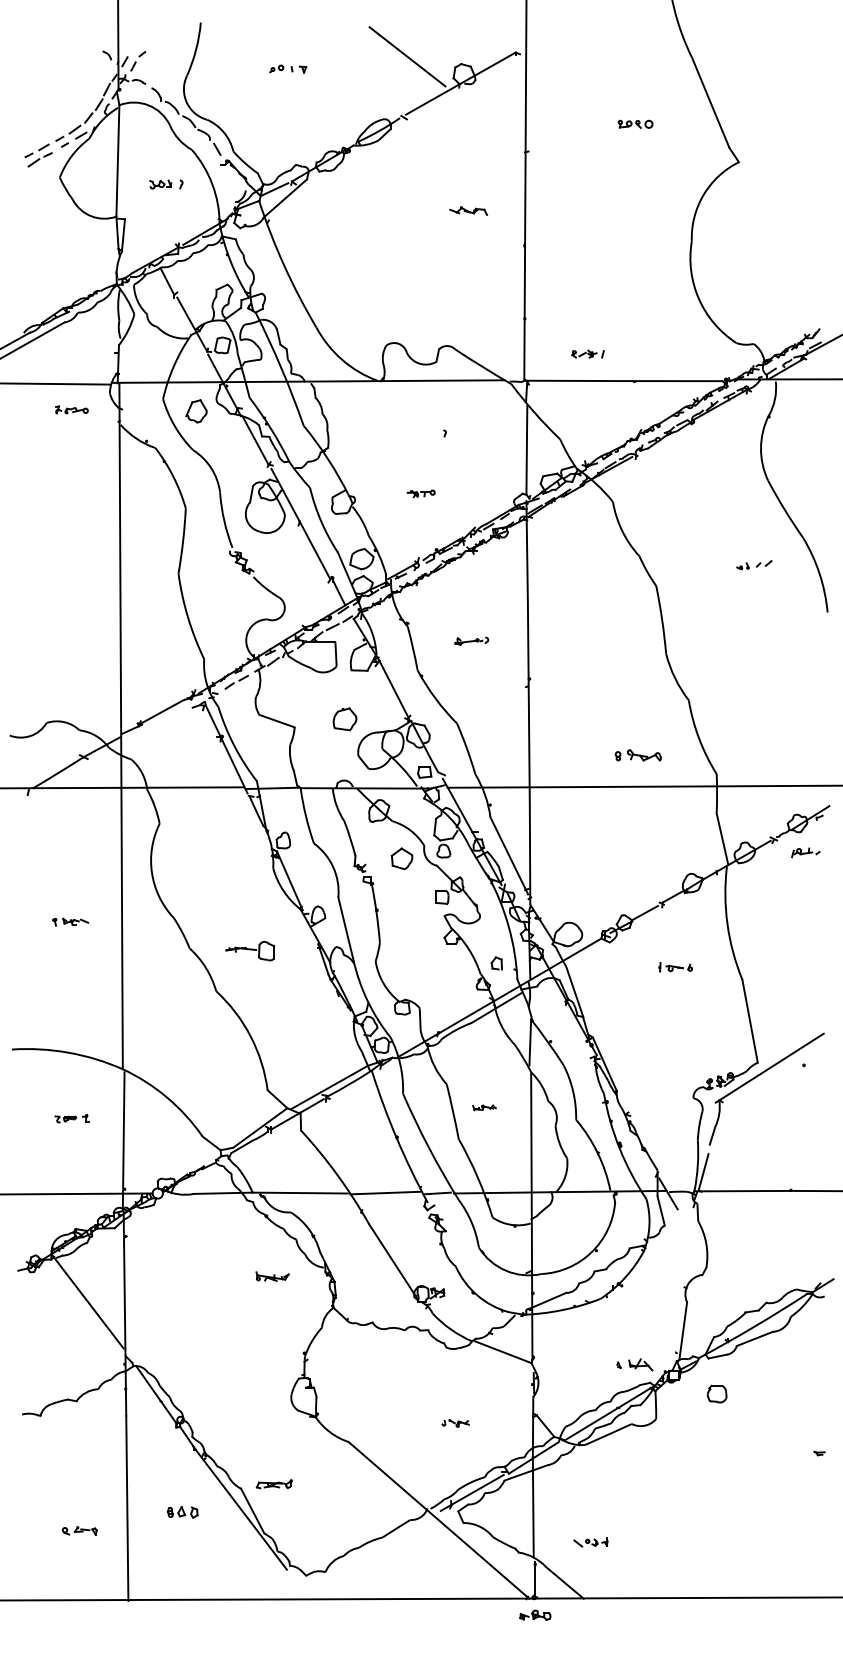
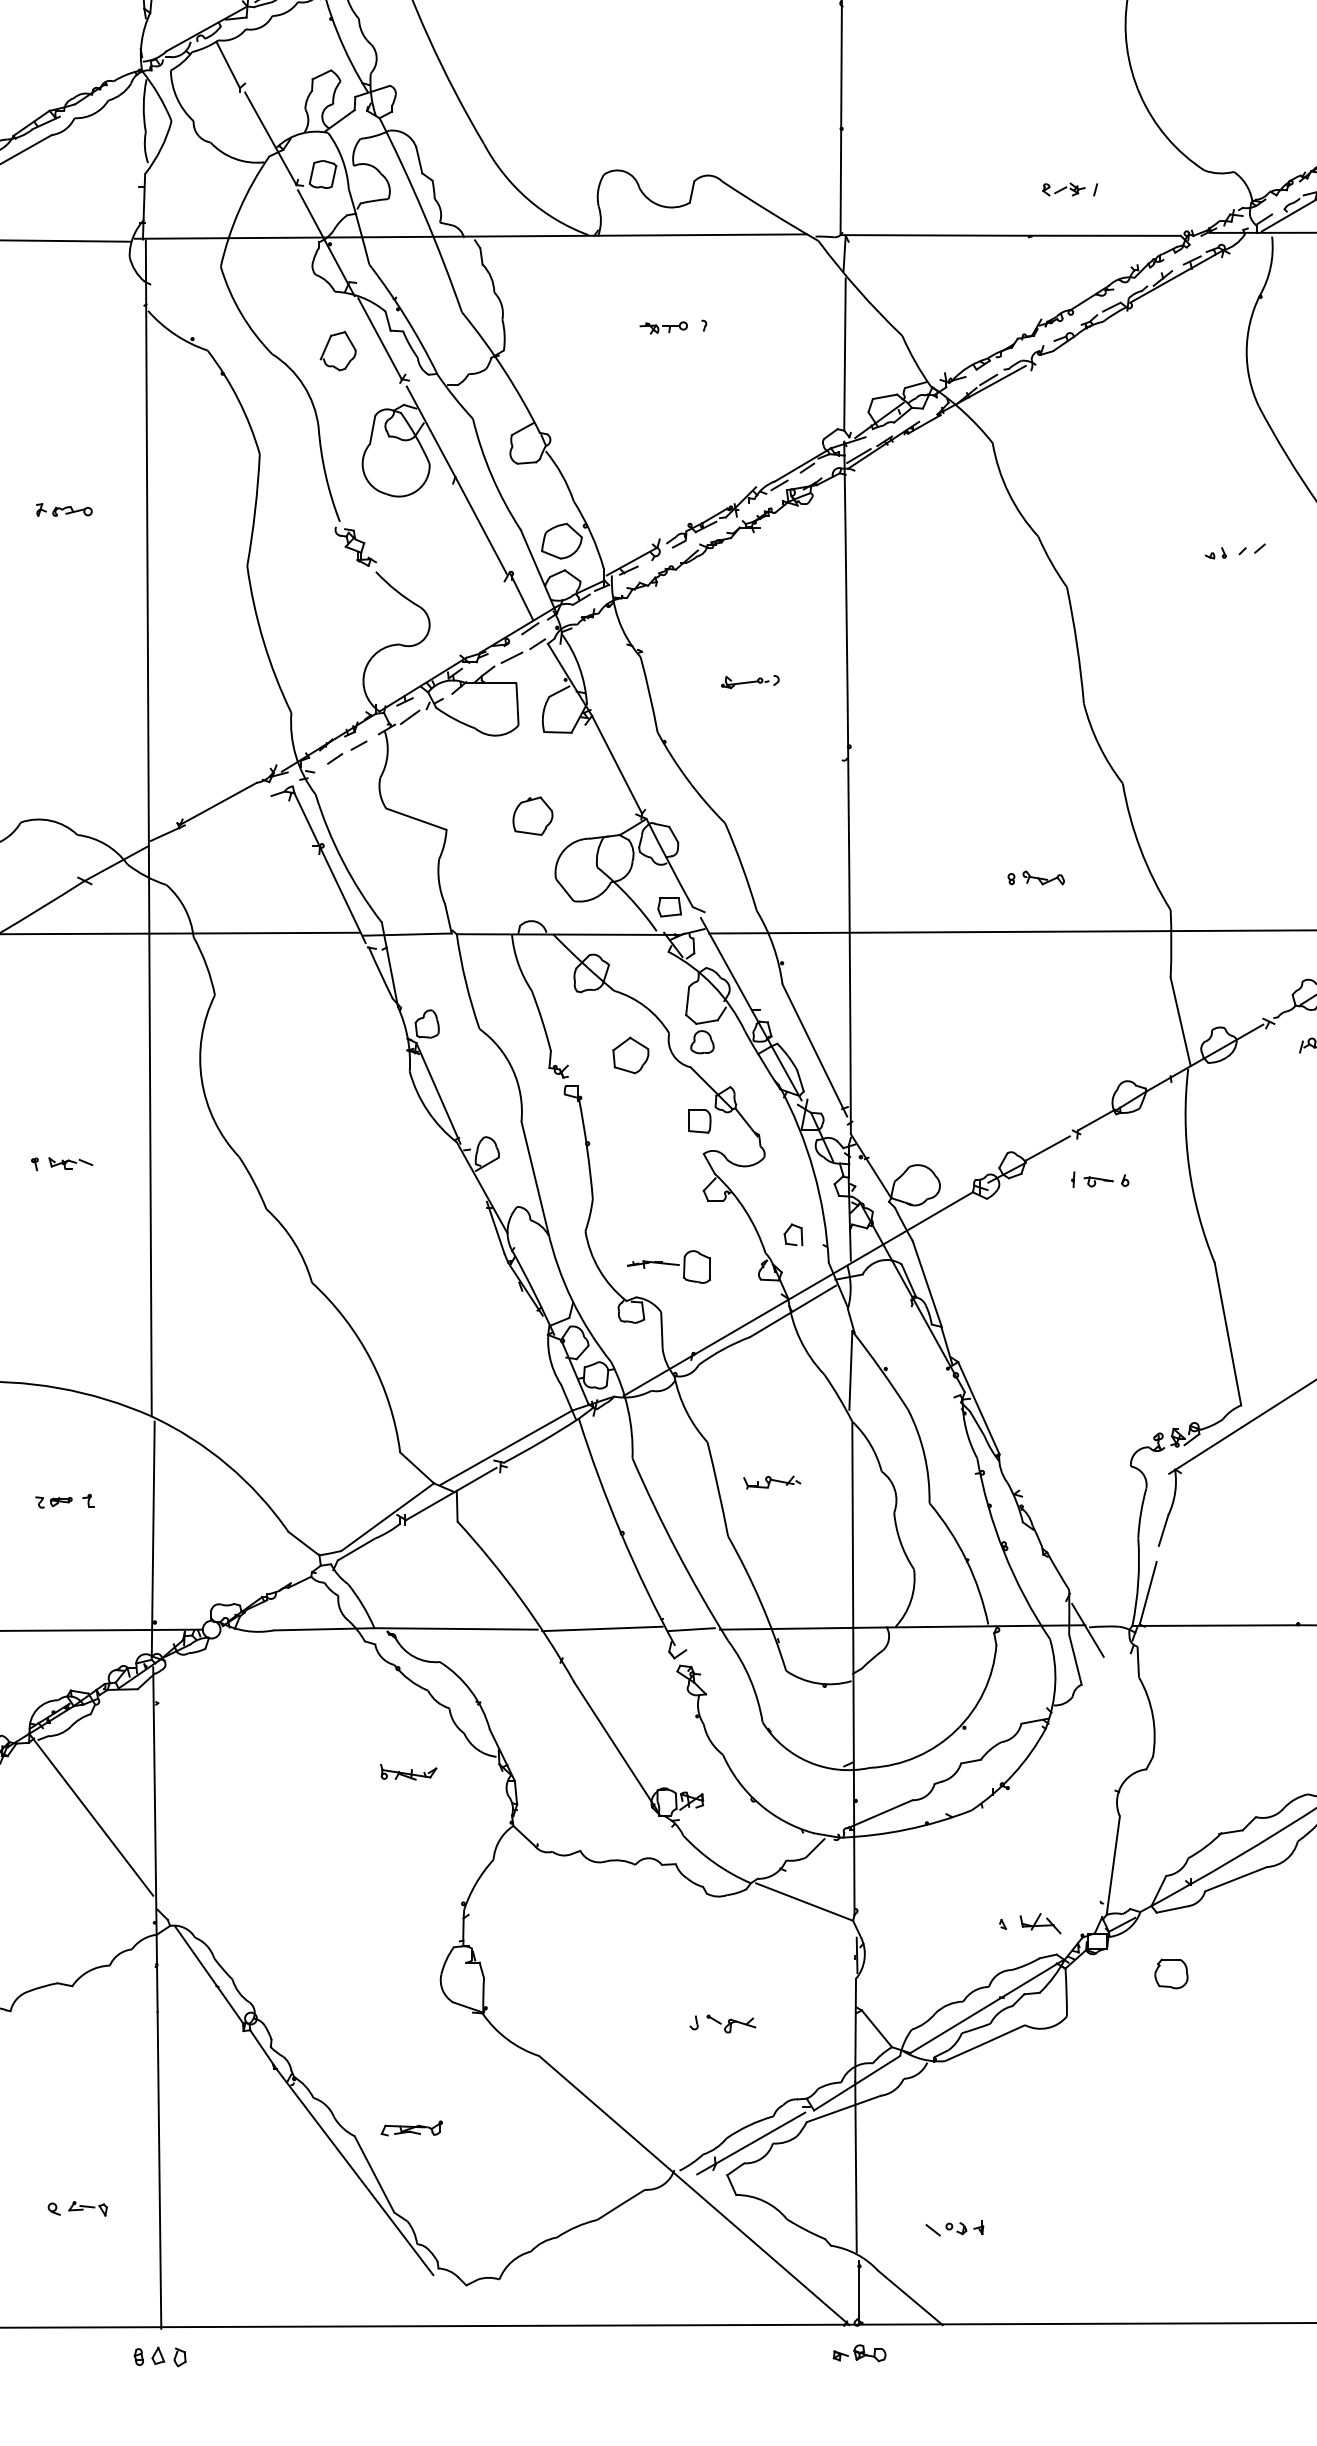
part: (587, 353) -> (1069, 188), moved
part: (71, 409) -> (63, 509), moved
part: (196, 411) -> (338, 351), moved
part: (420, 493) -> (662, 327), moved
part: (638, 755) -> (1036, 878), size x0.71
part: (249, 951) -> (667, 1267), moved
part: (675, 967) -> (1099, 1180), moved
part: (484, 1107) -> (772, 1482), size x1.43
part: (455, 1423) -> (722, 2024), size x1.43
part: (182, 1512) -> (159, 2357), moved

